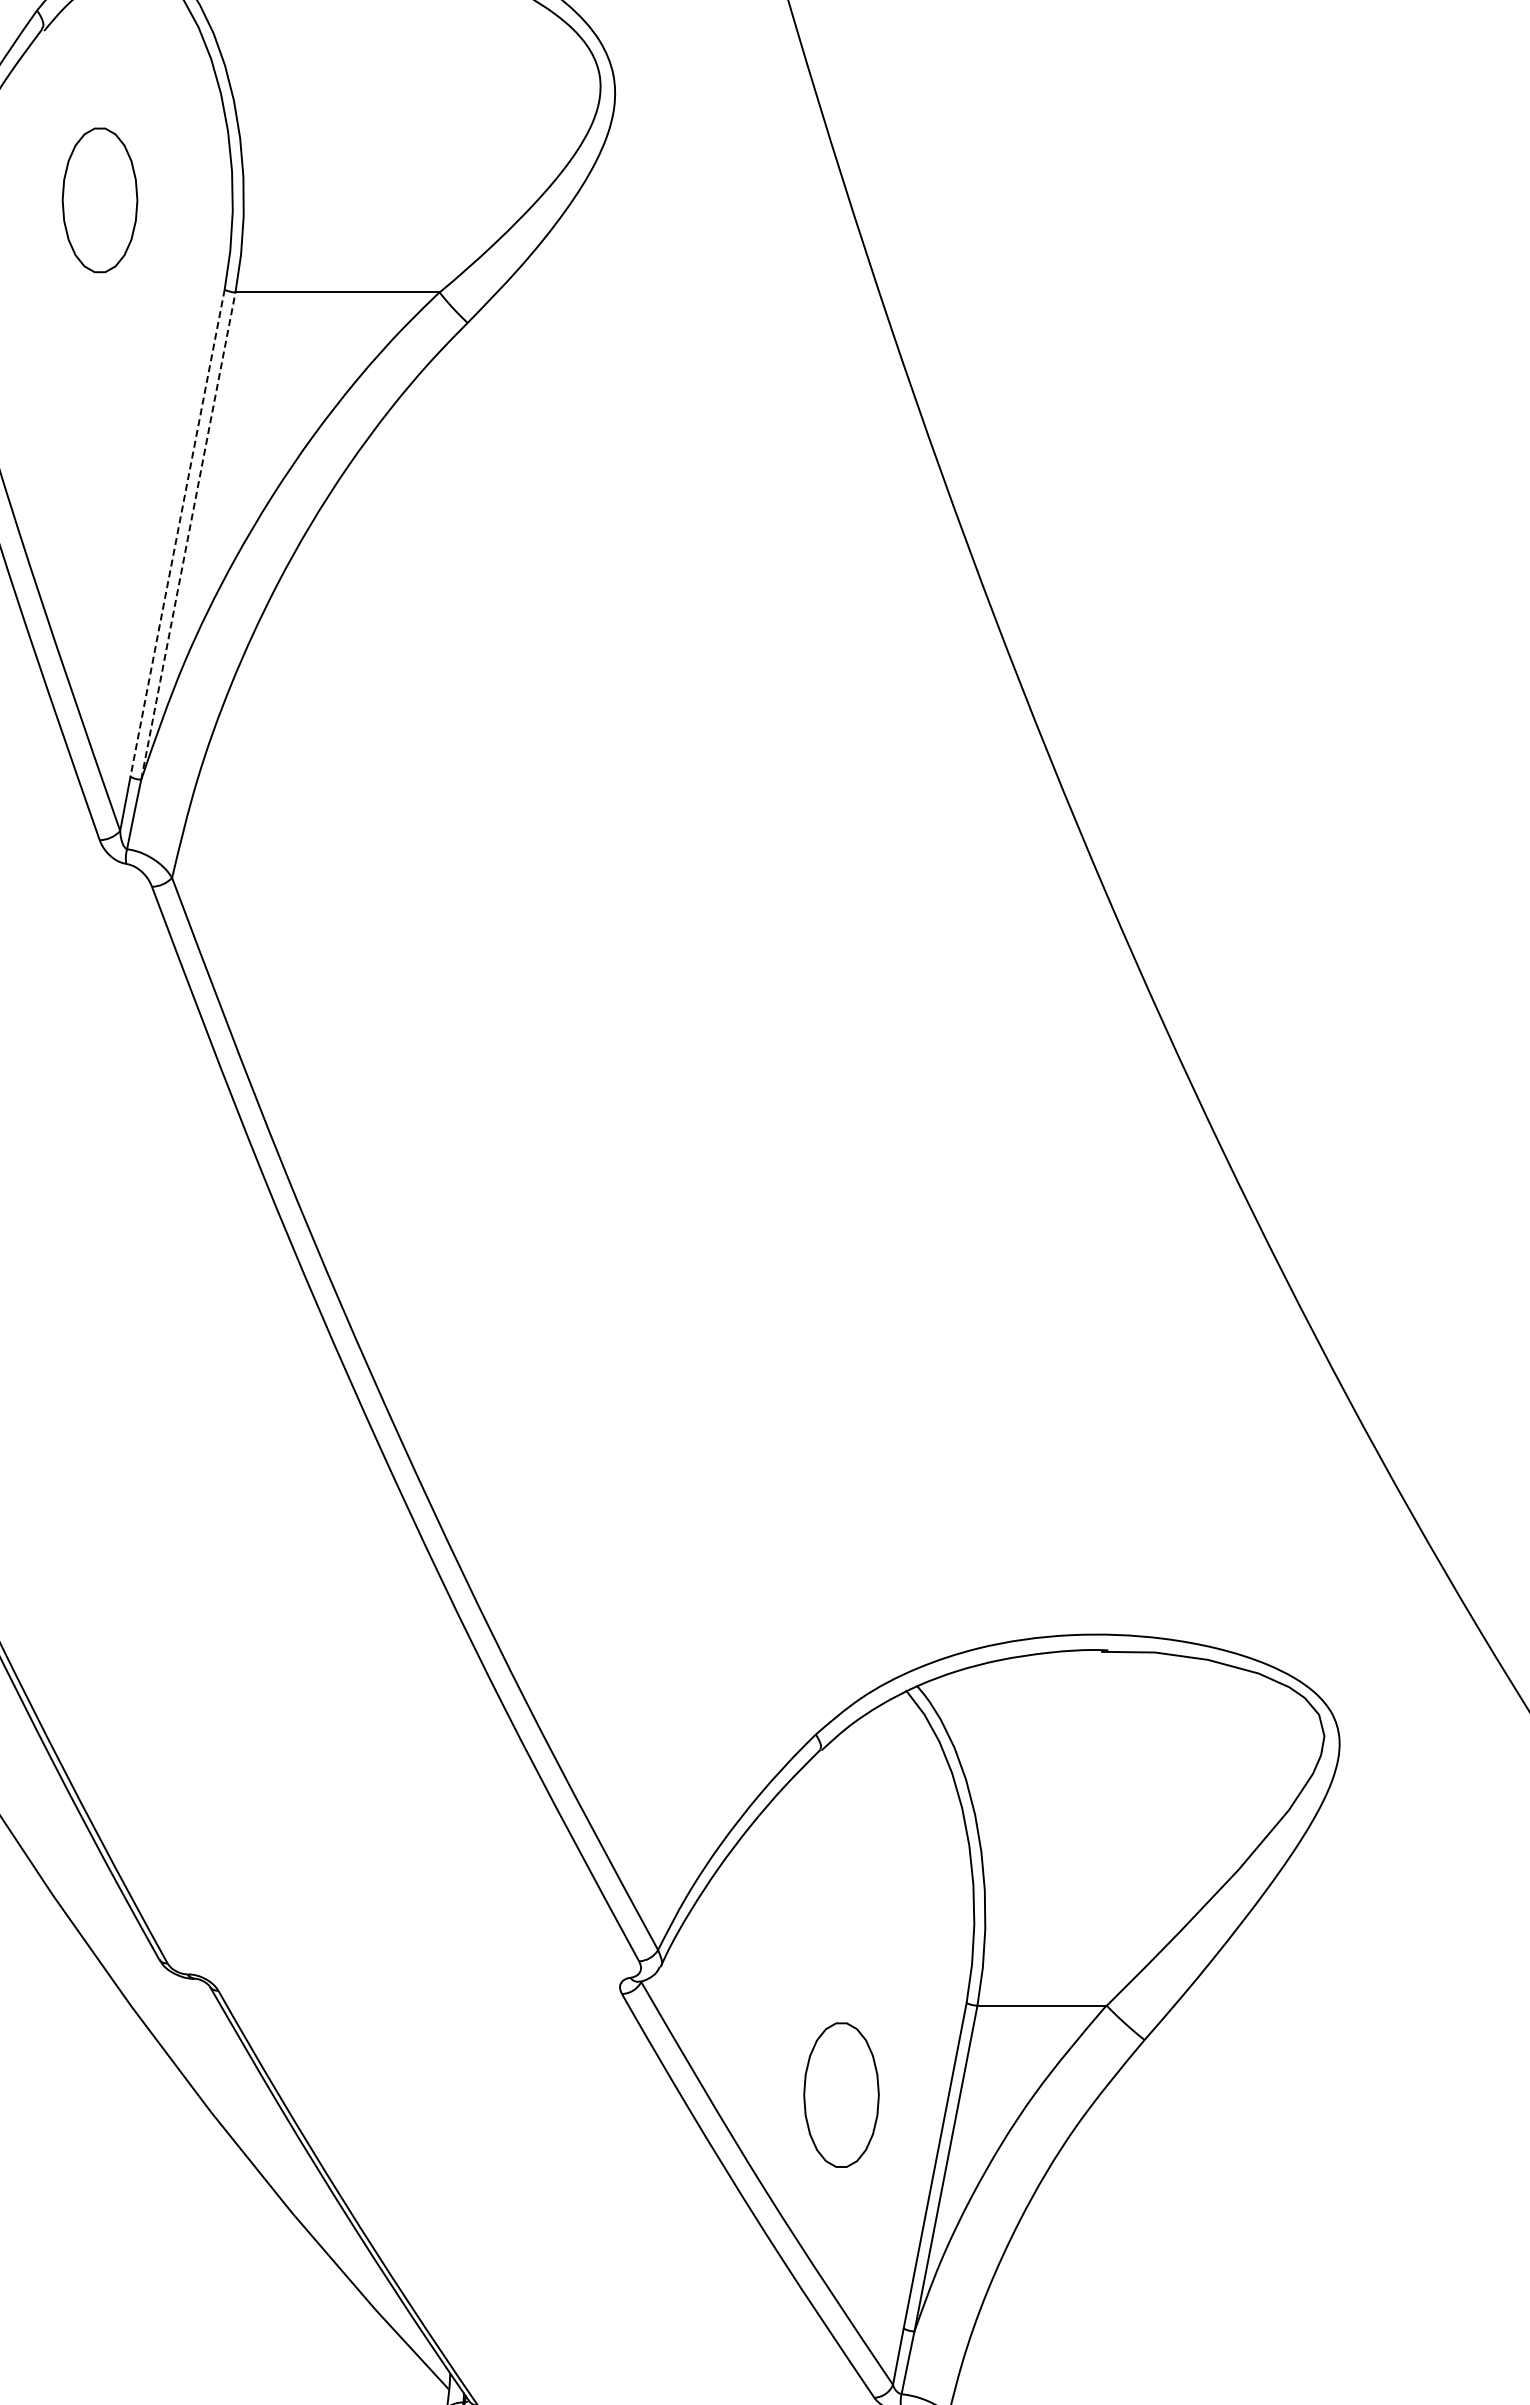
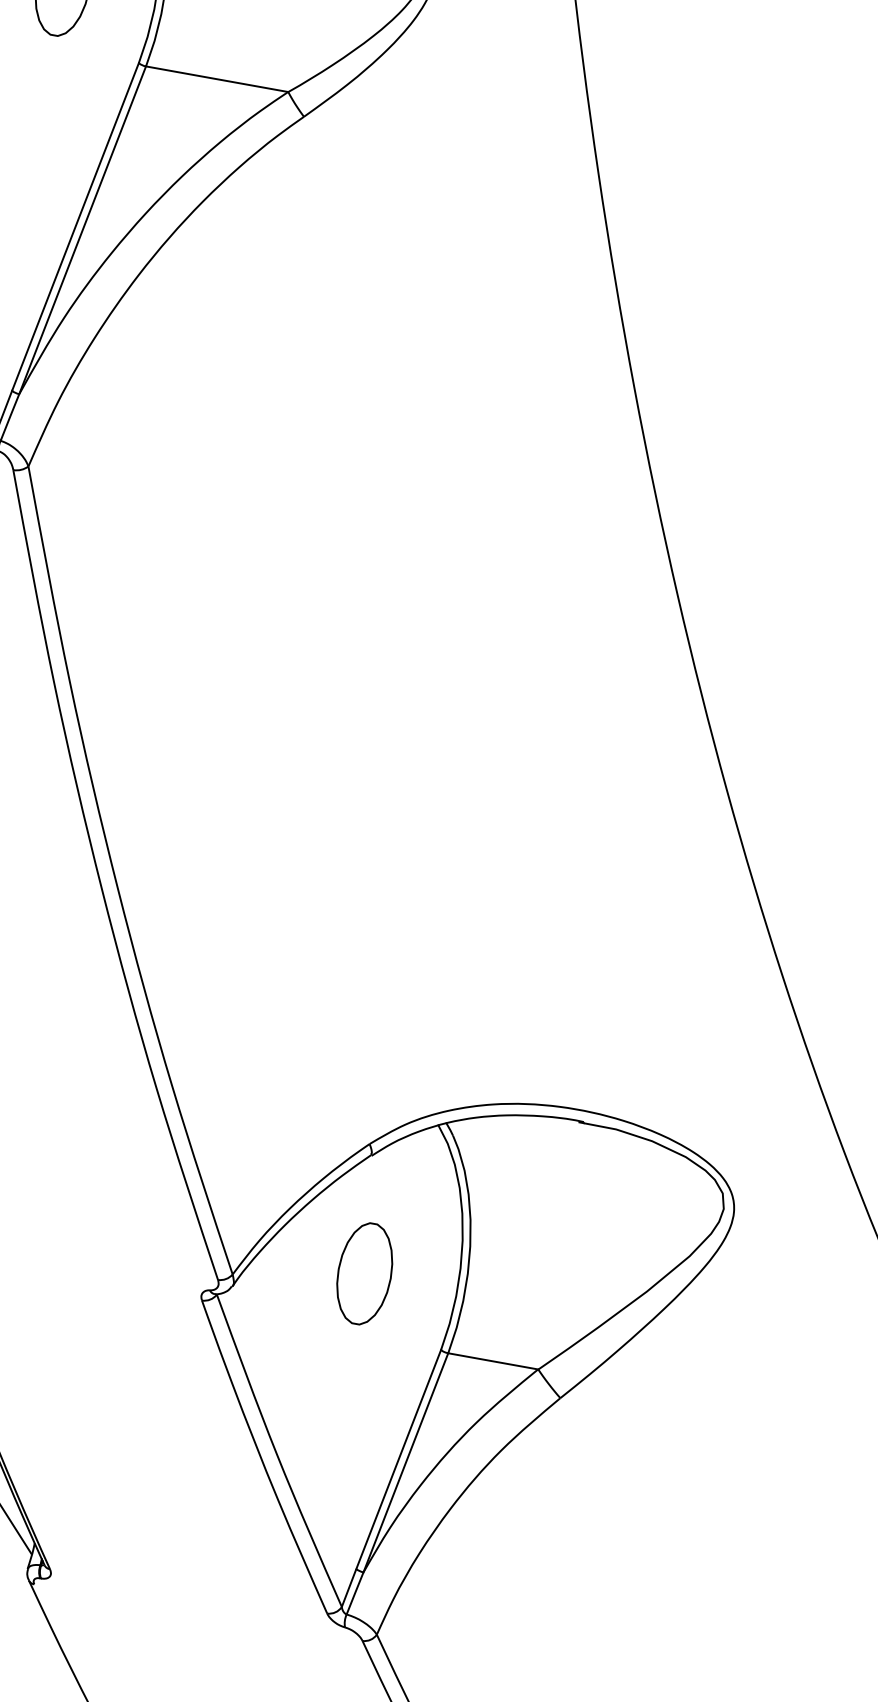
line: (177, 533) -> (75, 227), dashed -> solid
line: (188, 535) -> (82, 229), dashed -> solid
part: (841, 2094) -> (364, 1273), moved

